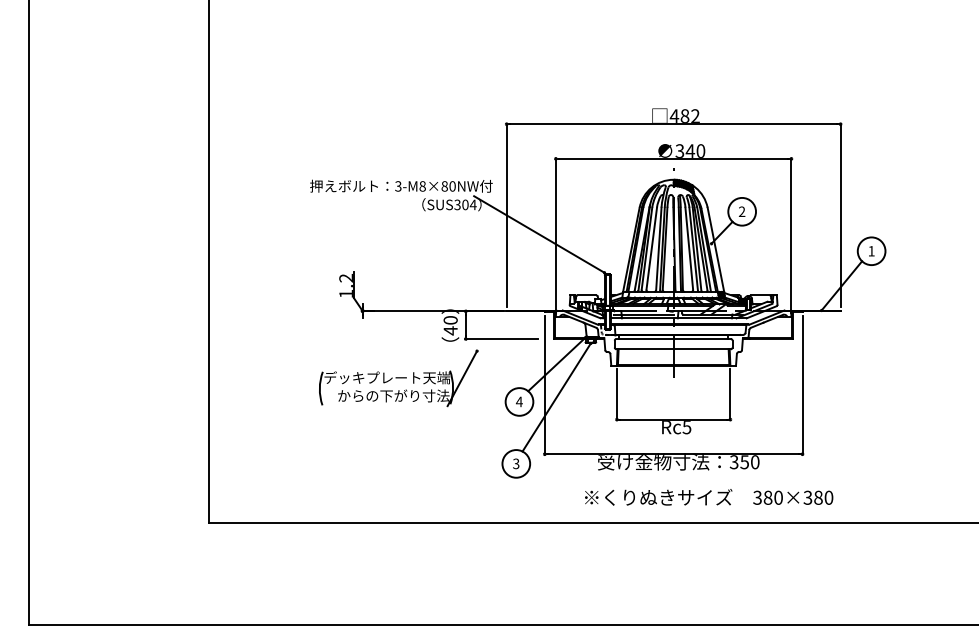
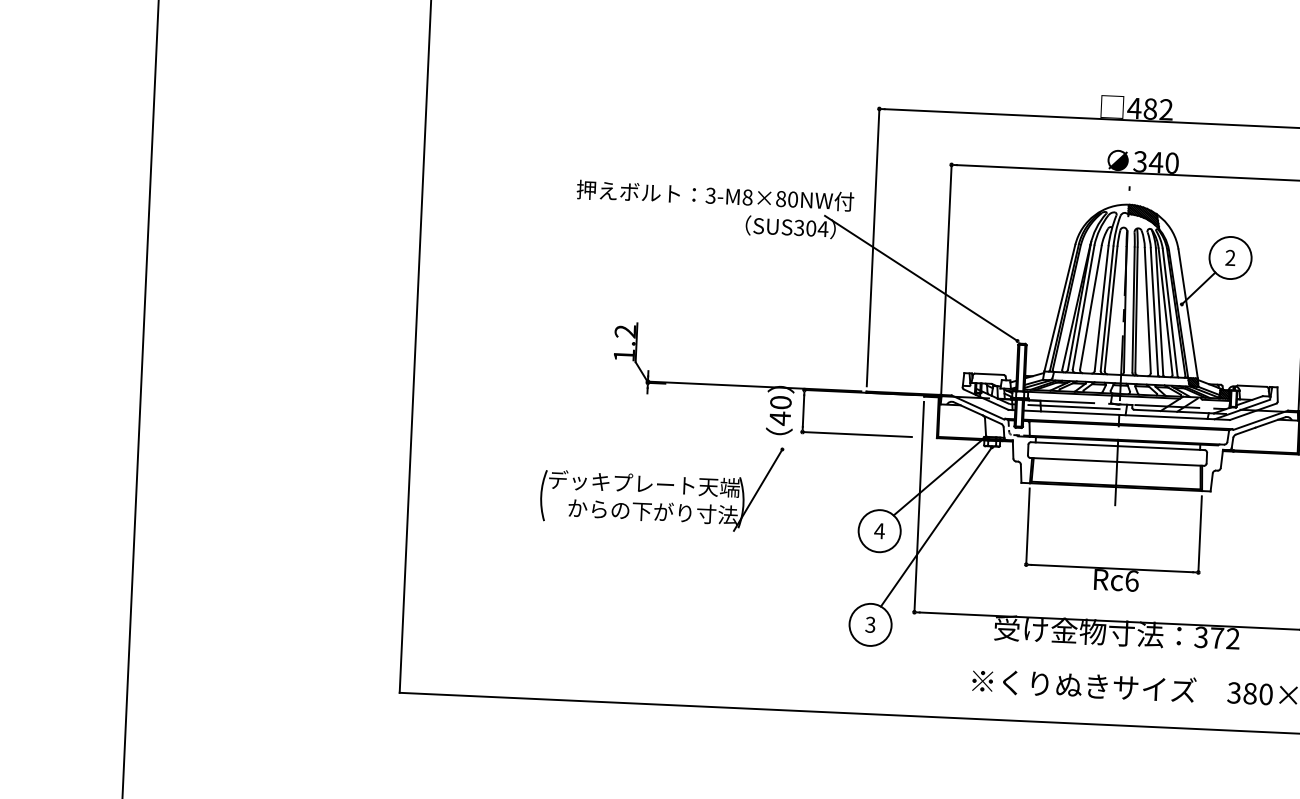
part: (398, 378) -> (661, 485), moved
text: (686, 427) -> (1131, 581), Rc5 -> Rc6
text: (749, 462) -> (1224, 638), 350 -> 372

